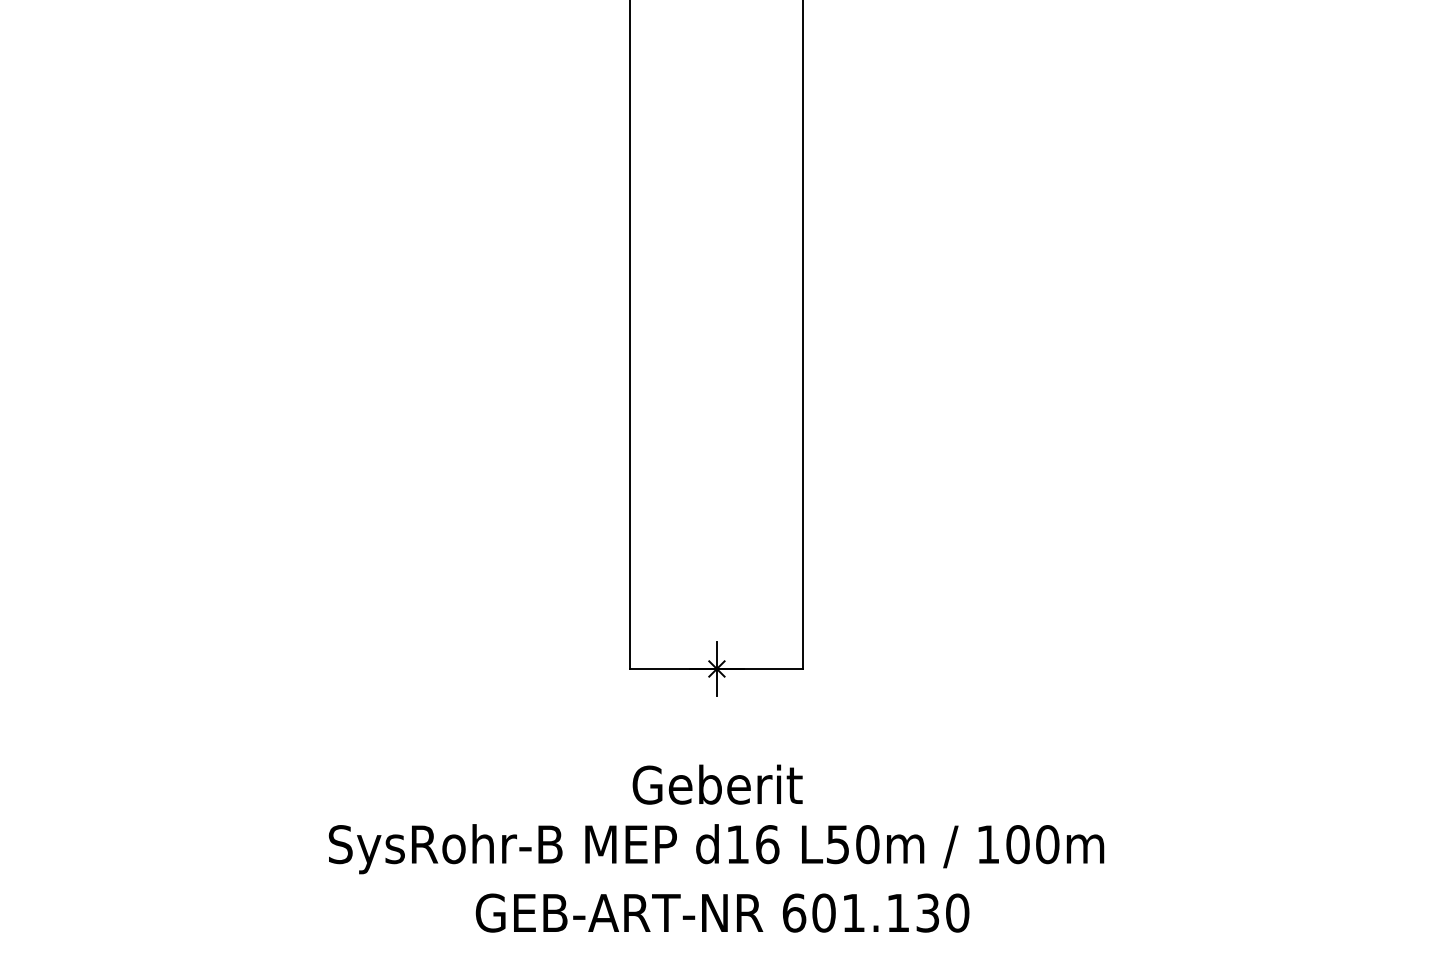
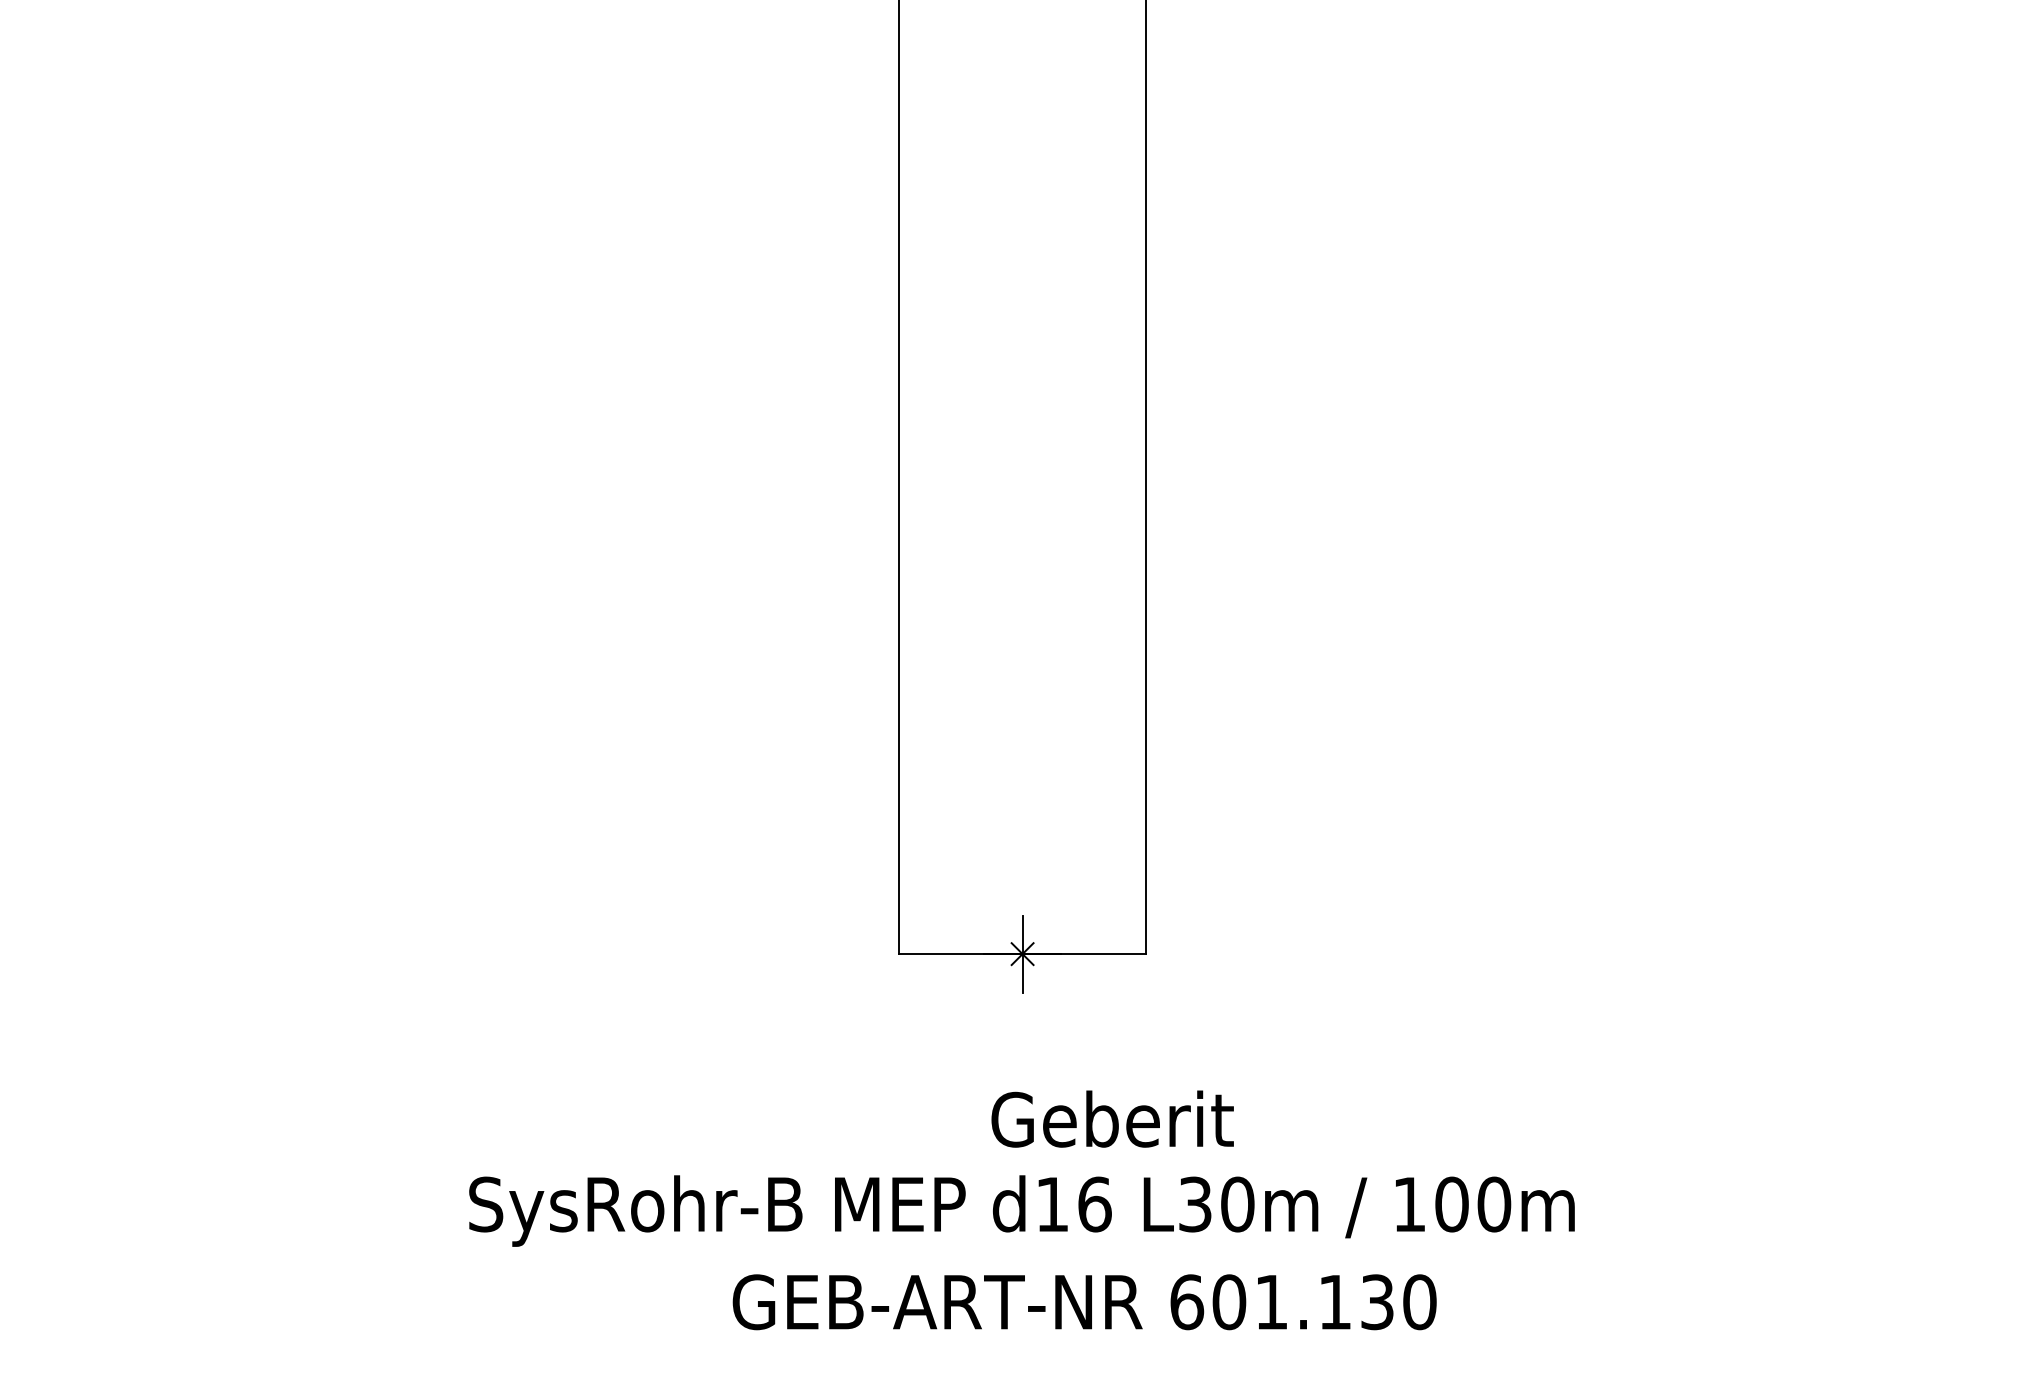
text: (717, 784) -> (1112, 1118), moved
text: (838, 843) -> (1195, 1203), L50m -> L30m
text: (722, 913) -> (1084, 1302), moved

